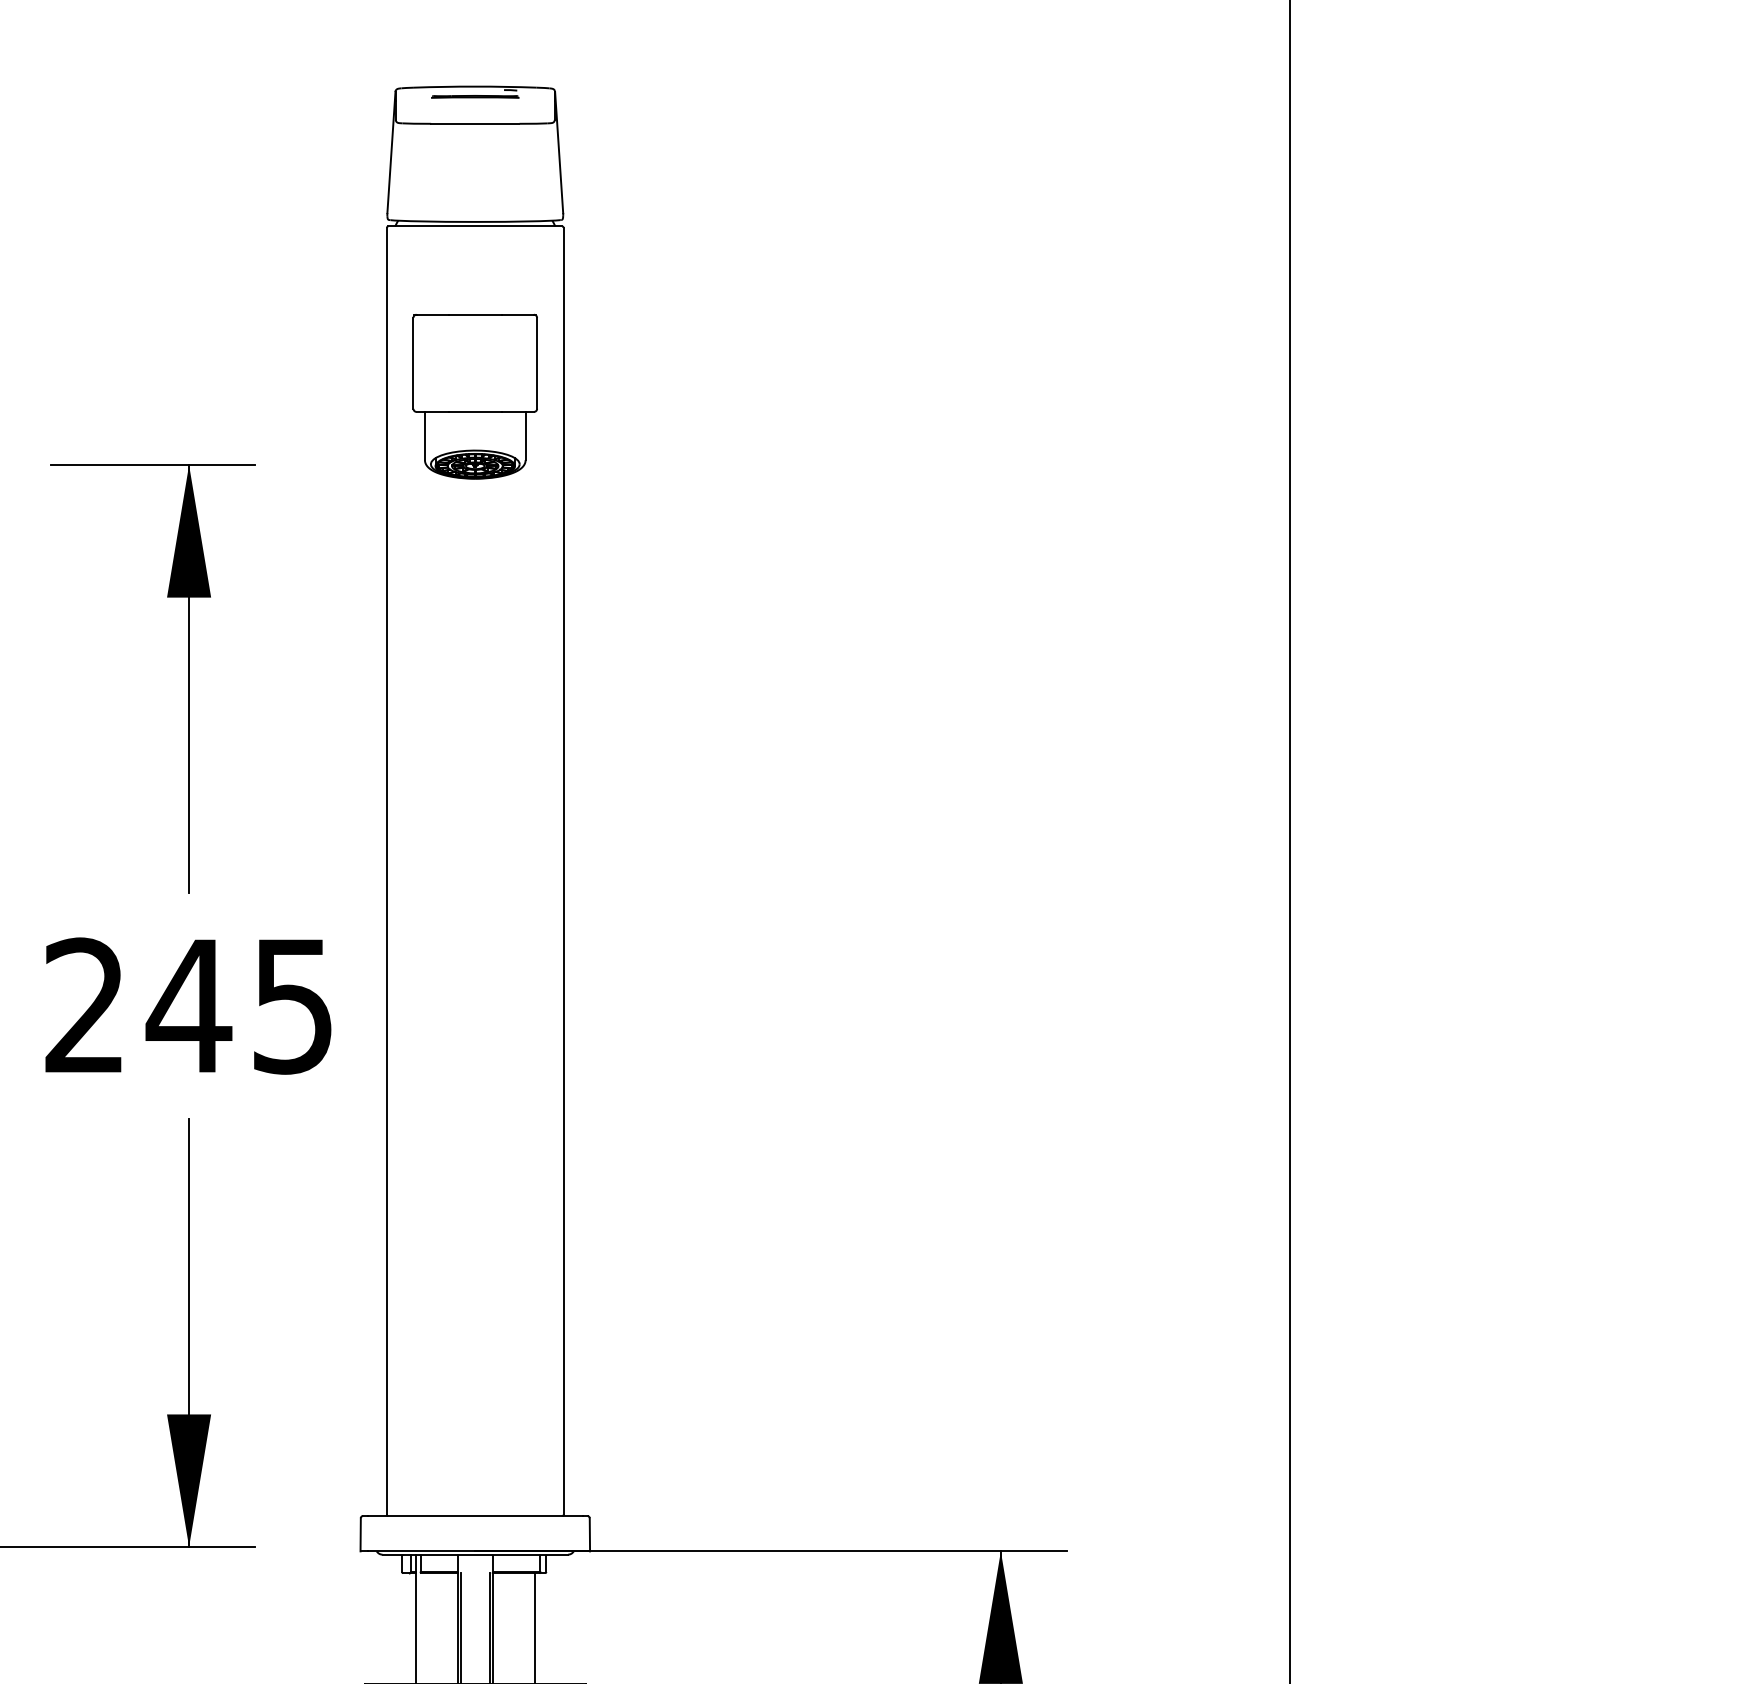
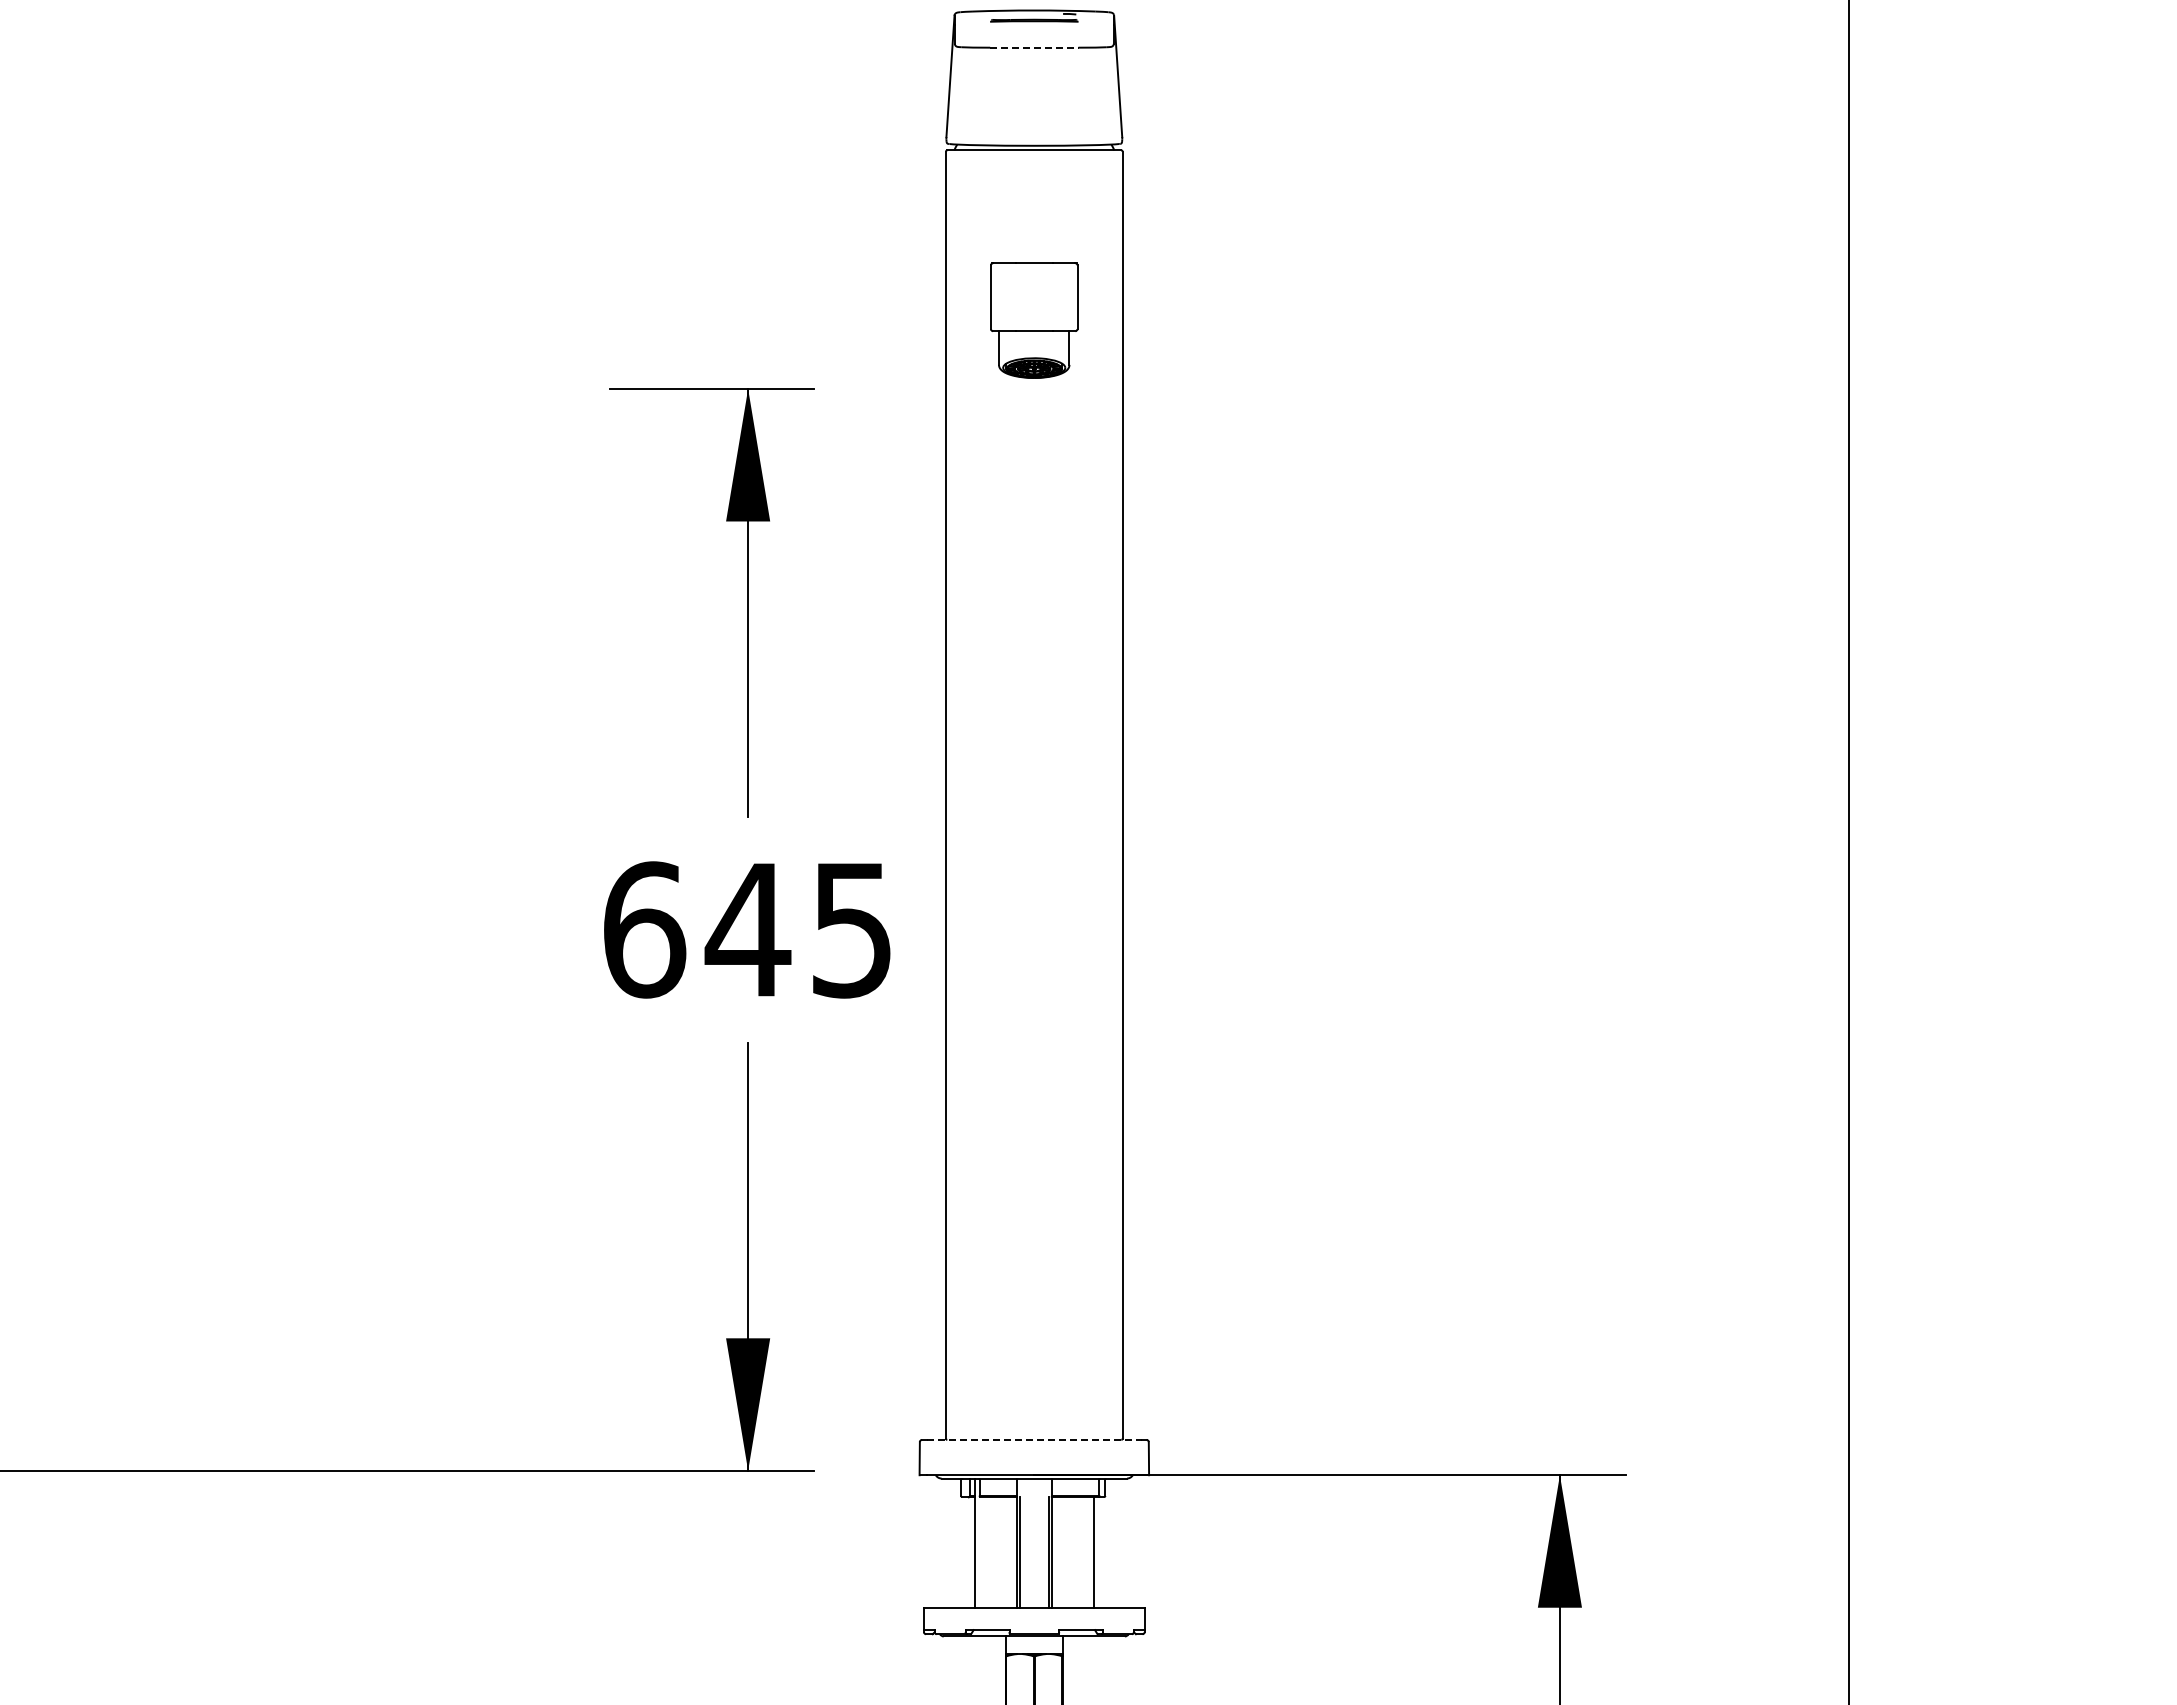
line: (475, 123) -> (1034, 47), solid -> dashed
part: (474, 396) -> (1033, 320), size x0.7
text: (86, 1005) -> (645, 929), 245 -> 645
line: (475, 1515) -> (1034, 1439), solid -> dashed

